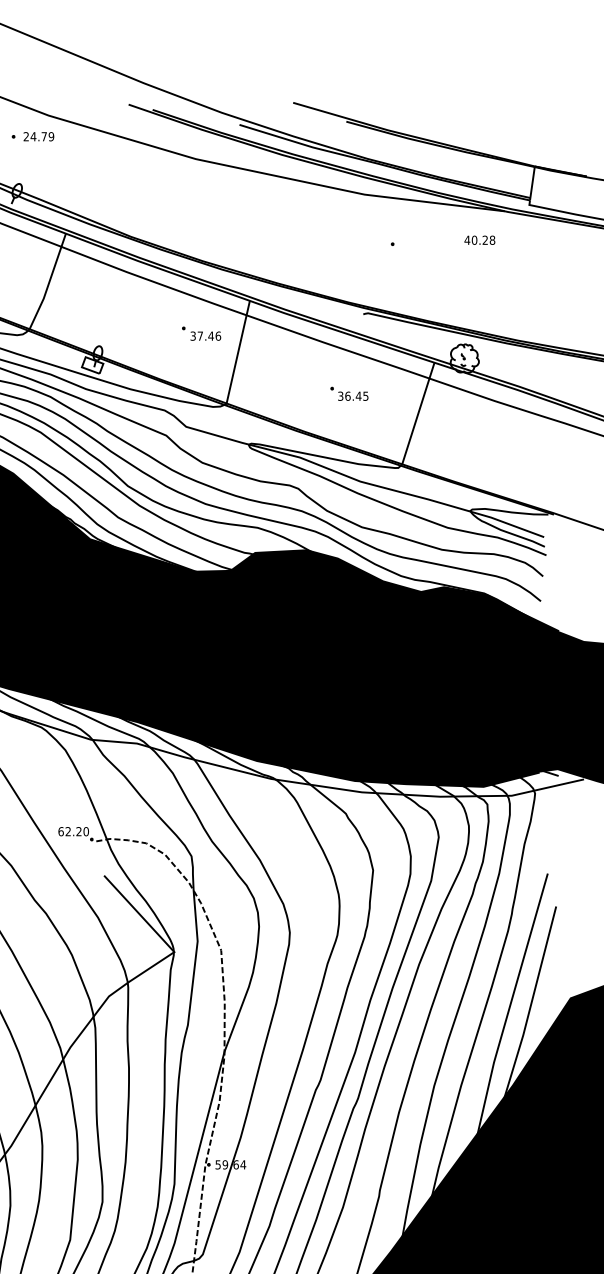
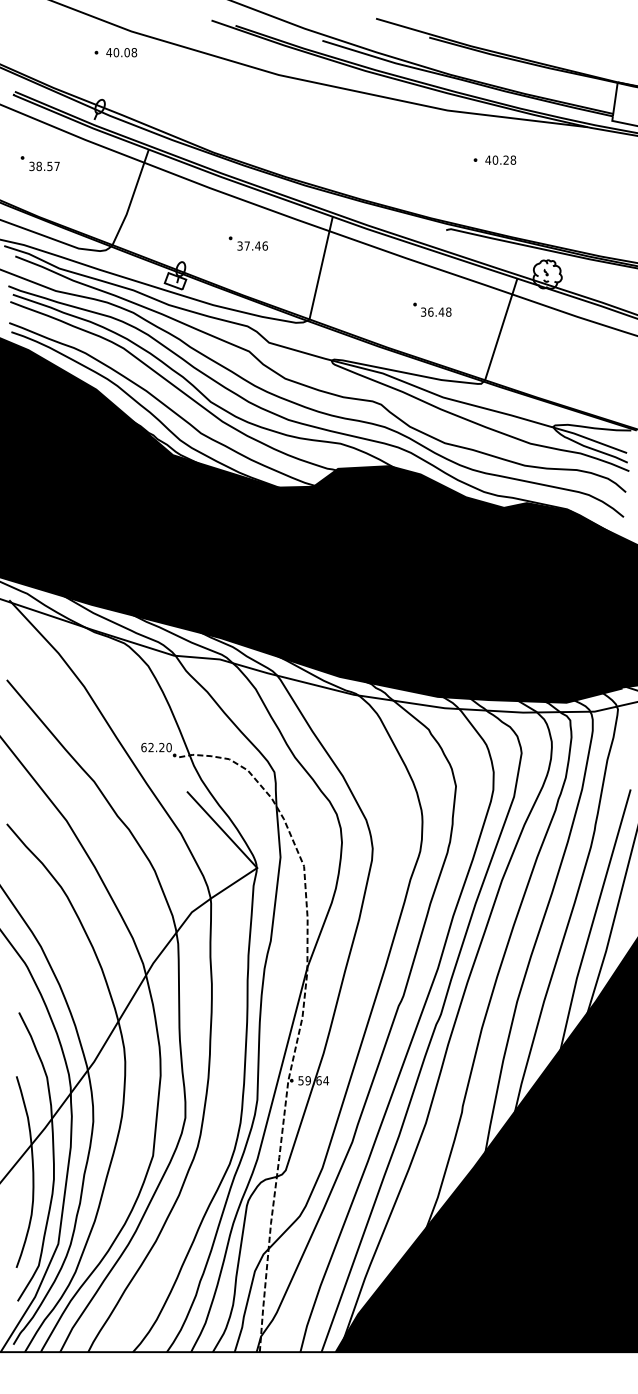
text: (38, 136) -> (121, 52), 24.79 -> 40.08
text: (479, 239) -> (500, 159), moved
part: (200, 333) -> (247, 243), moved
text: (365, 395) -> (448, 311), 36.45 -> 36.48

